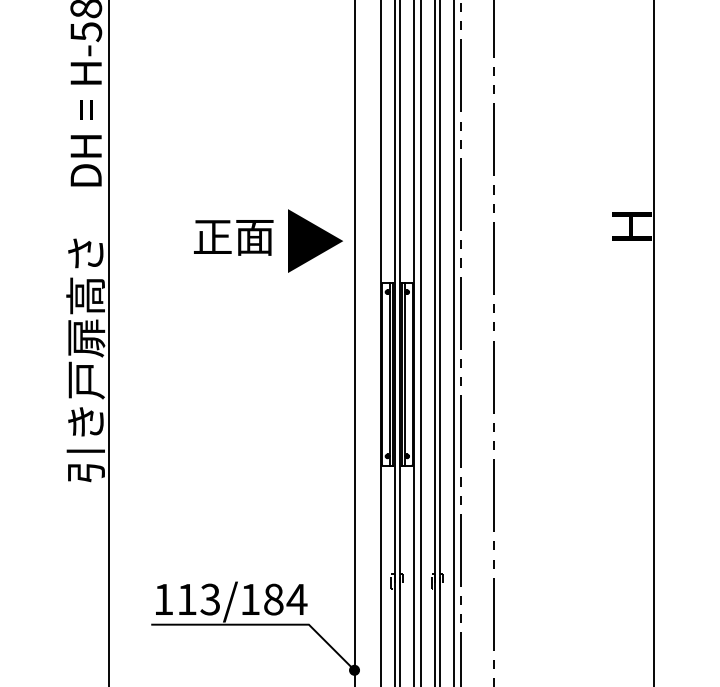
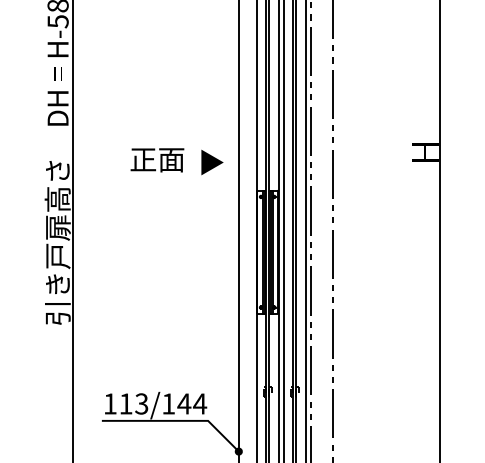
part: (315, 241) -> (212, 162), size x0.6
text: (273, 598) -> (184, 403), 113/184 -> 113/144

